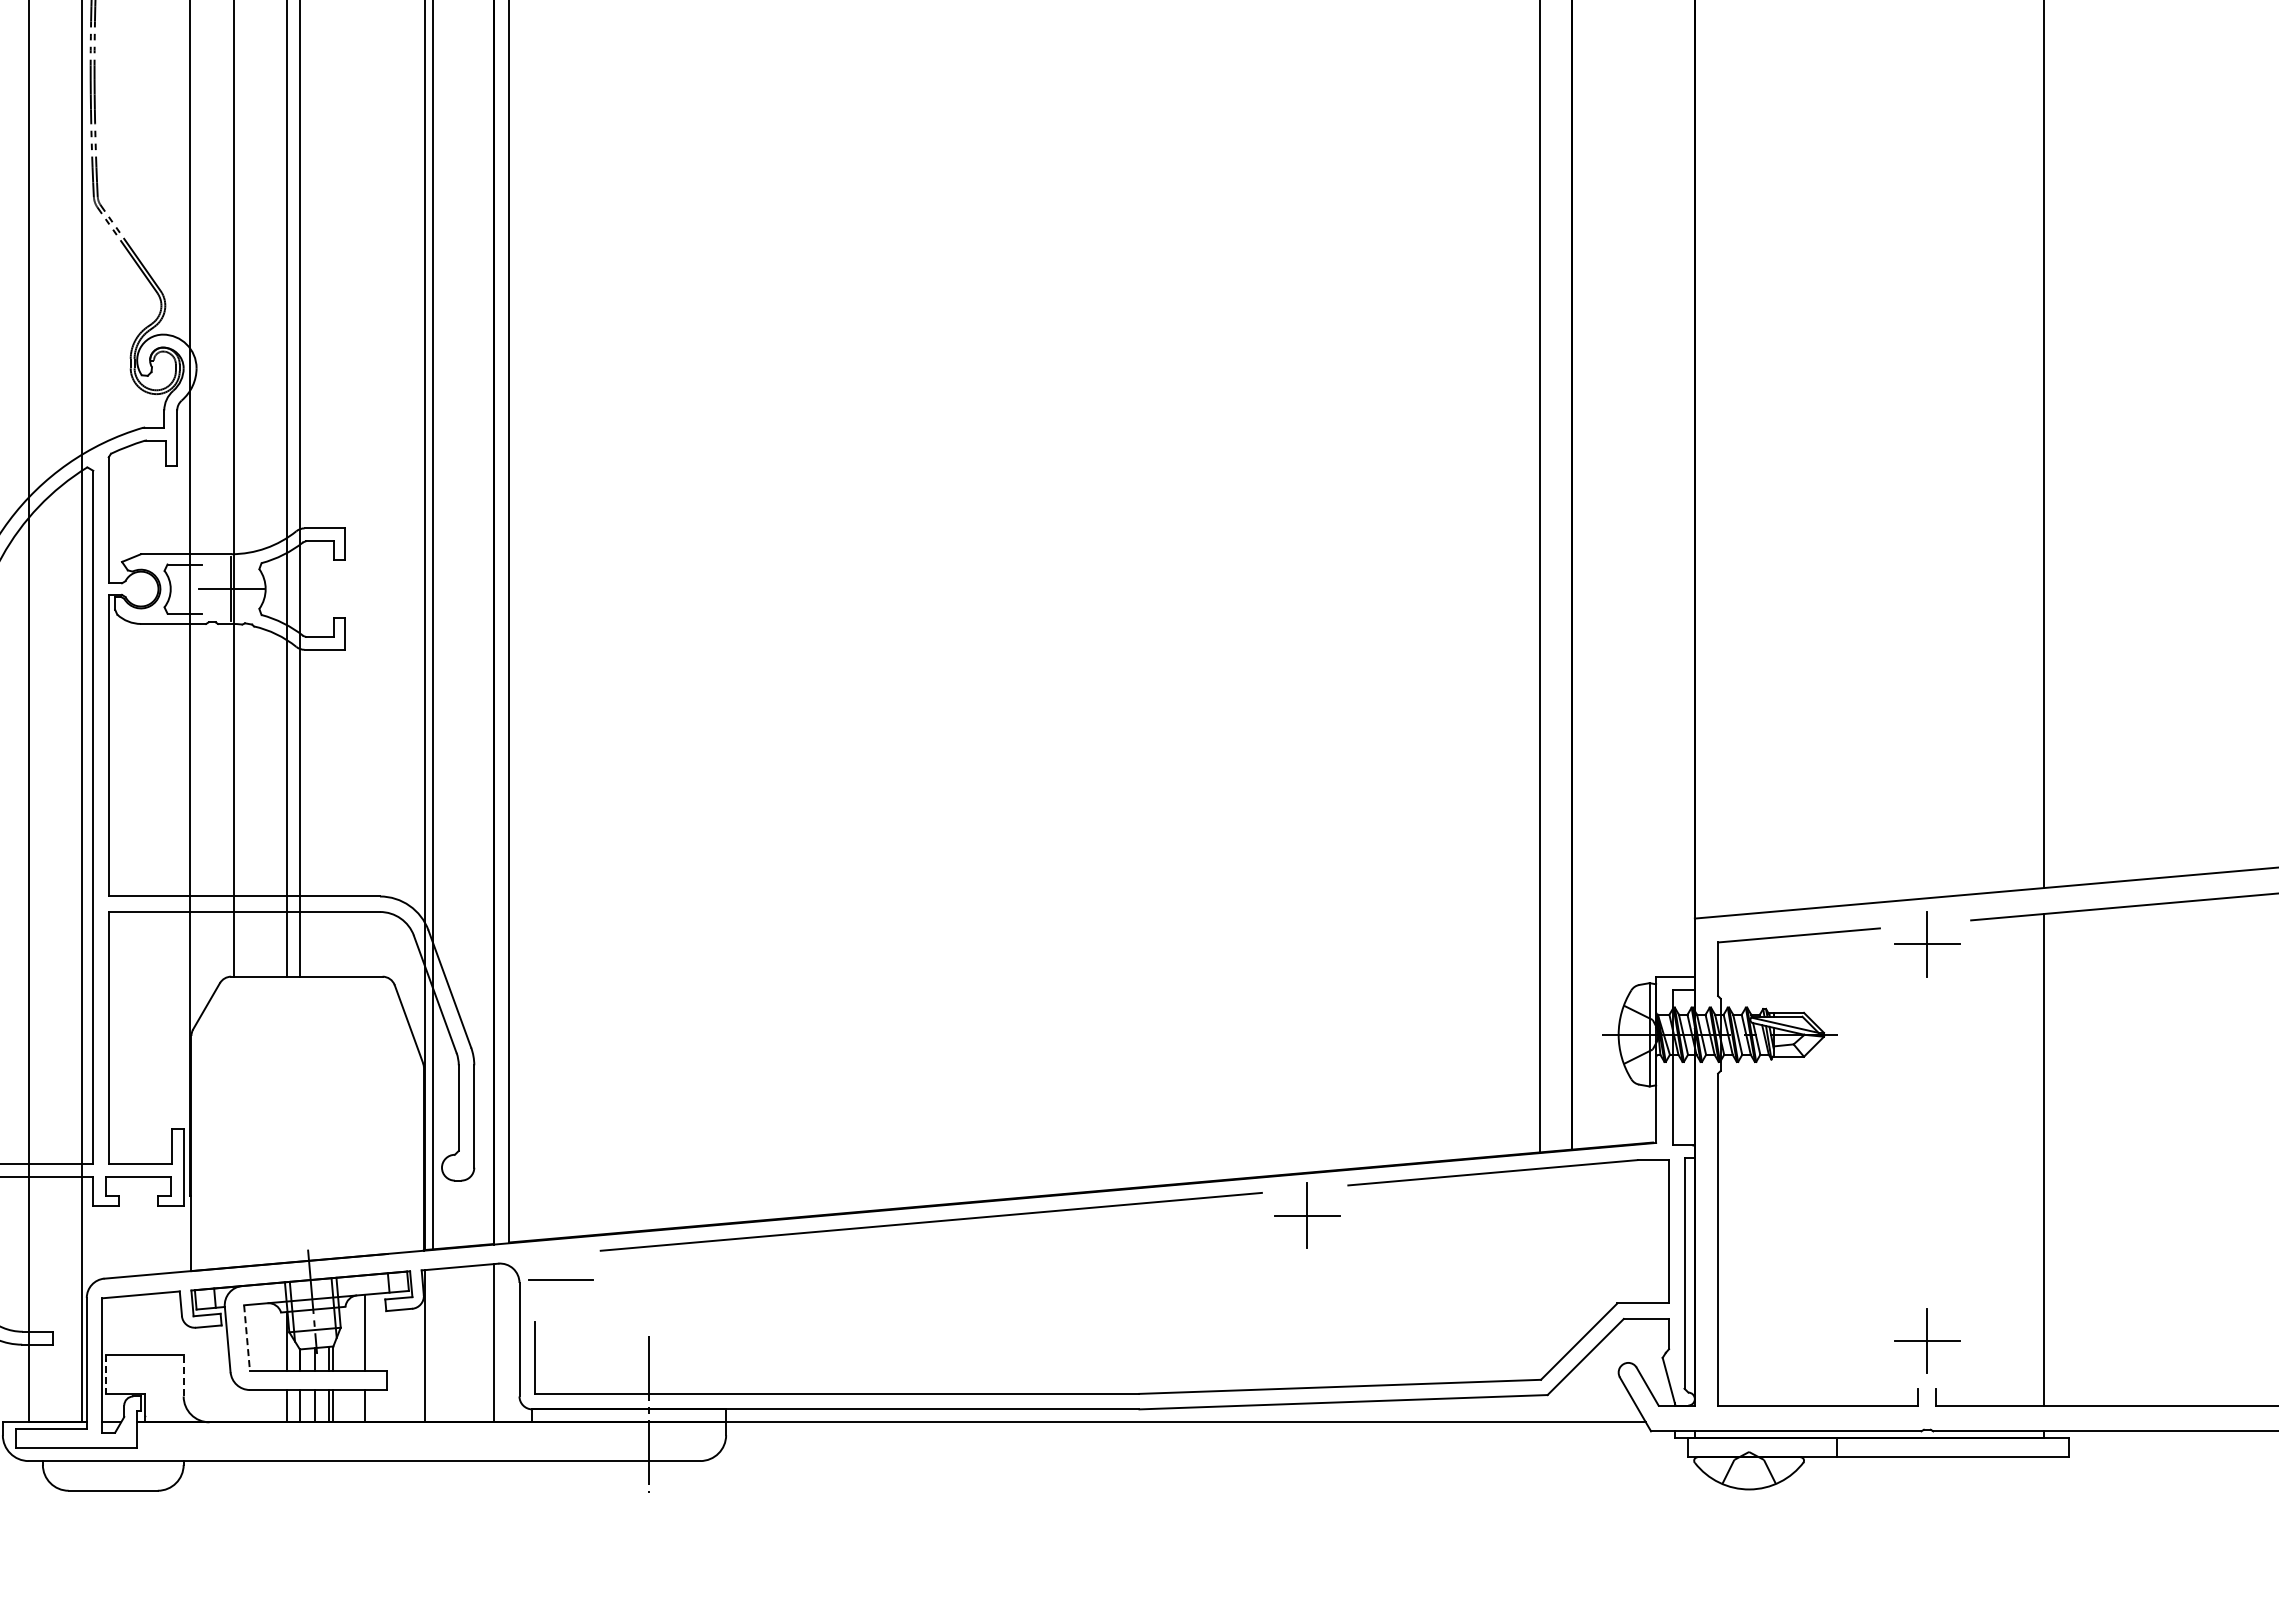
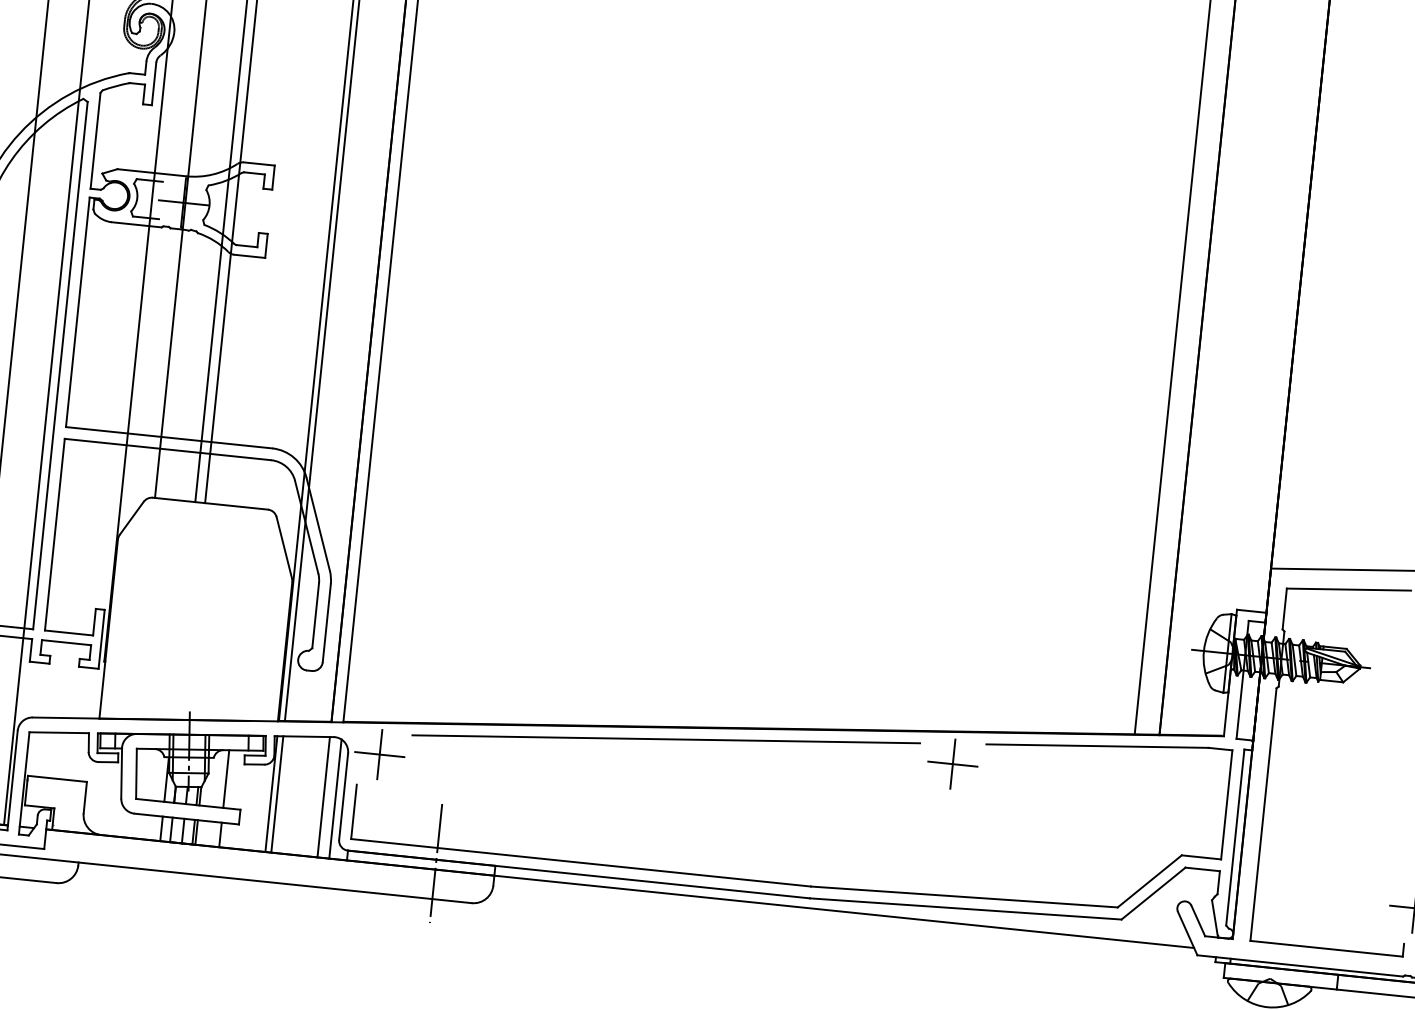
line: (560, 1279) -> (379, 754), added
line: (247, 1337) -> (136, 773), dashed -> solid
line: (509, 1343) -> (335, 798), added
line: (432, 1345) -> (277, 794), added
line: (106, 1375) -> (26, 791), dashed -> solid
line: (183, 1375) -> (85, 797), dashed -> solid

